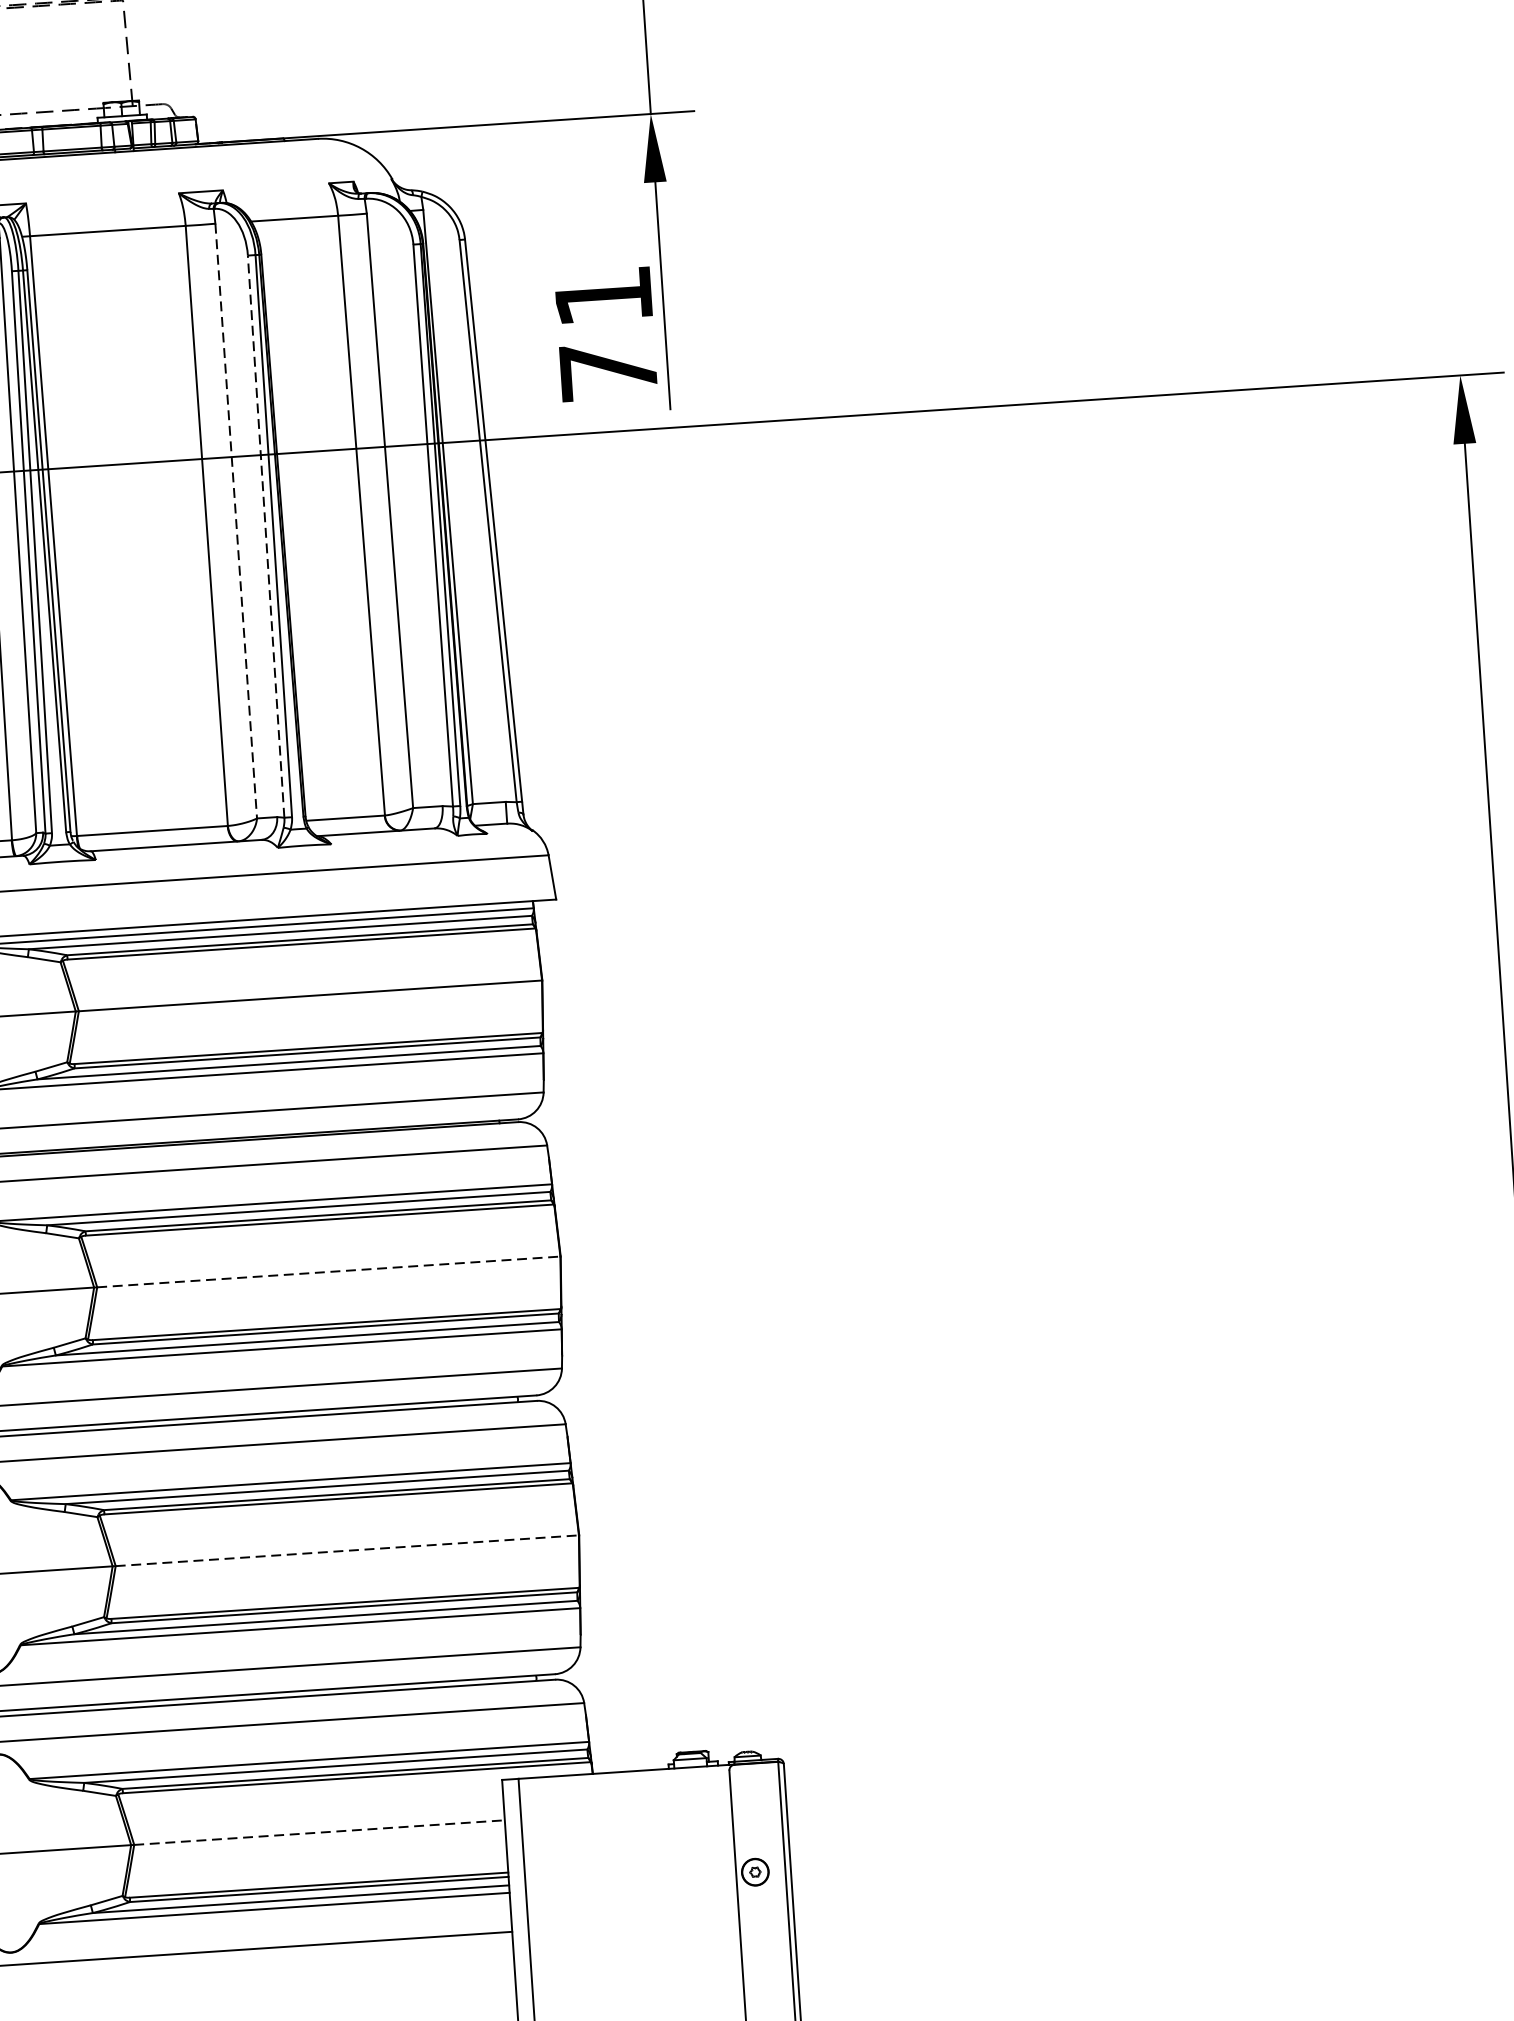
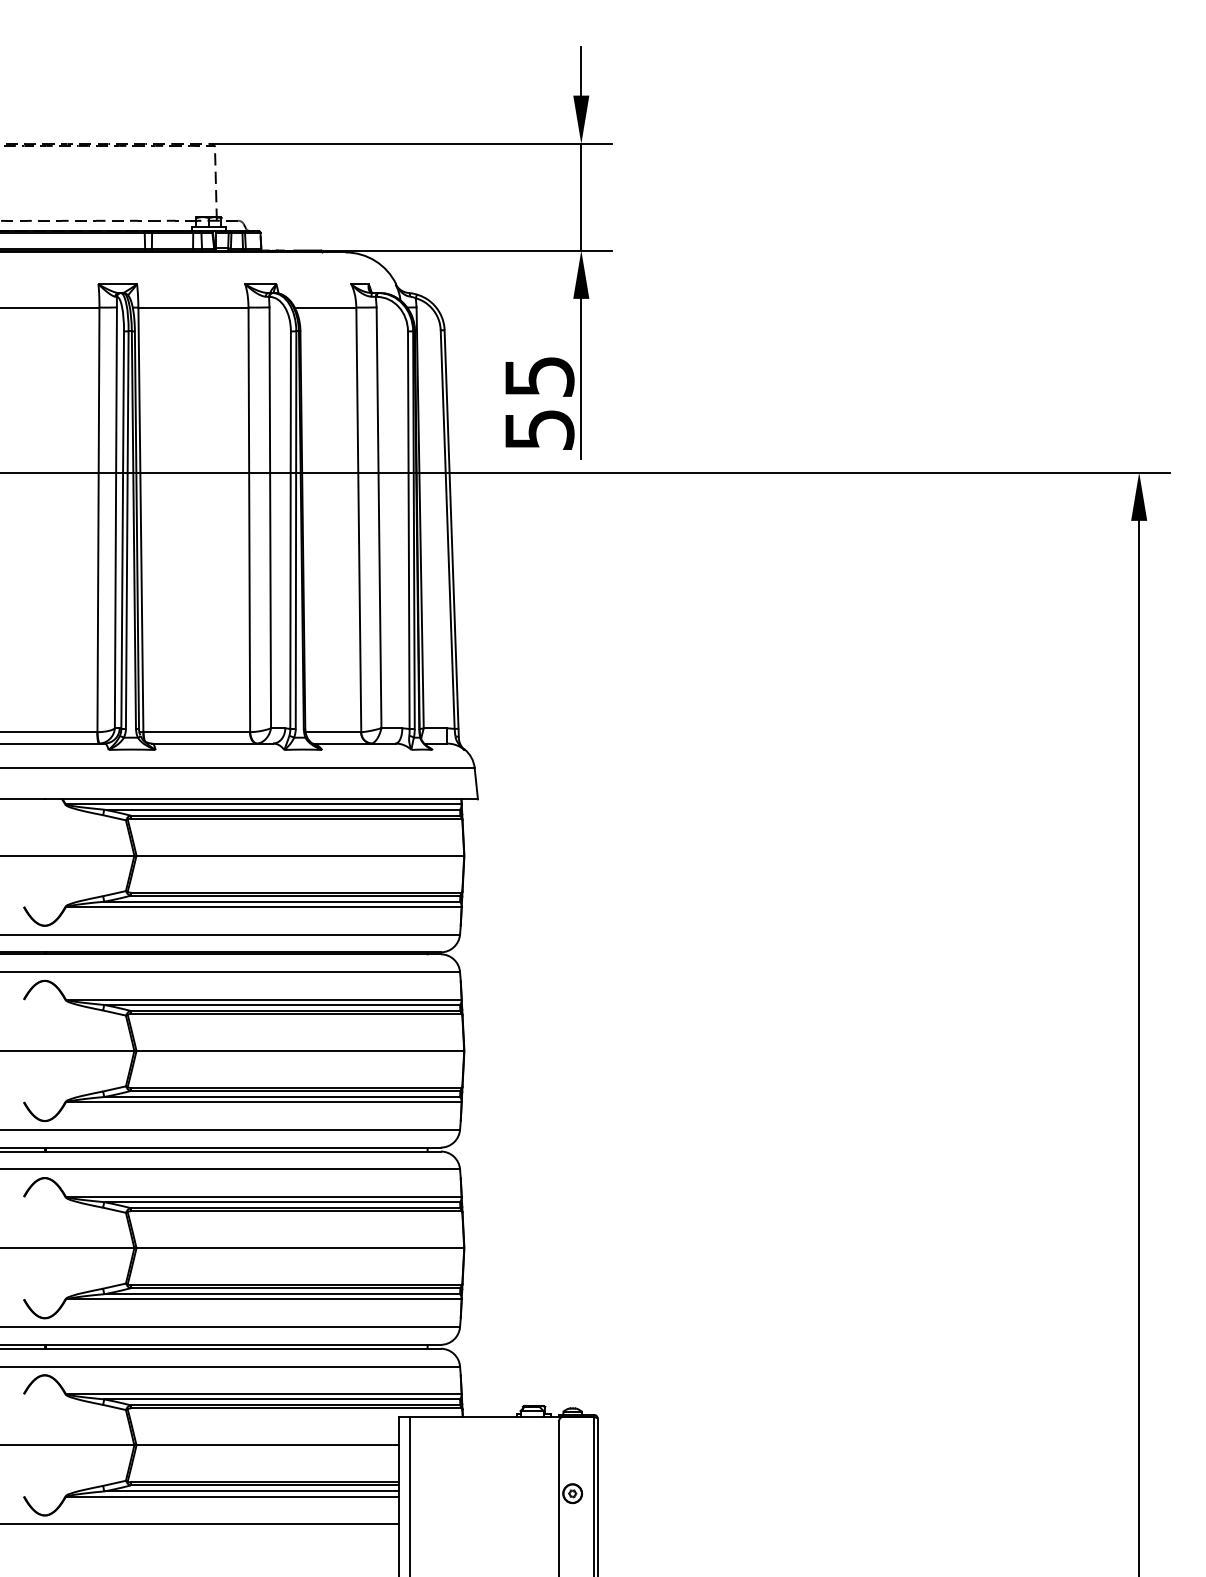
text: (606, 334) -> (539, 403), 71 -> 55
line: (236, 522) -> (270, 518), dashed -> solid
line: (265, 537) -> (290, 530), dashed -> solid
line: (328, 1271) -> (300, 1050), dashed -> solid
line: (347, 1551) -> (300, 1248), dashed -> solid
line: (320, 1832) -> (268, 1445), dashed -> solid

